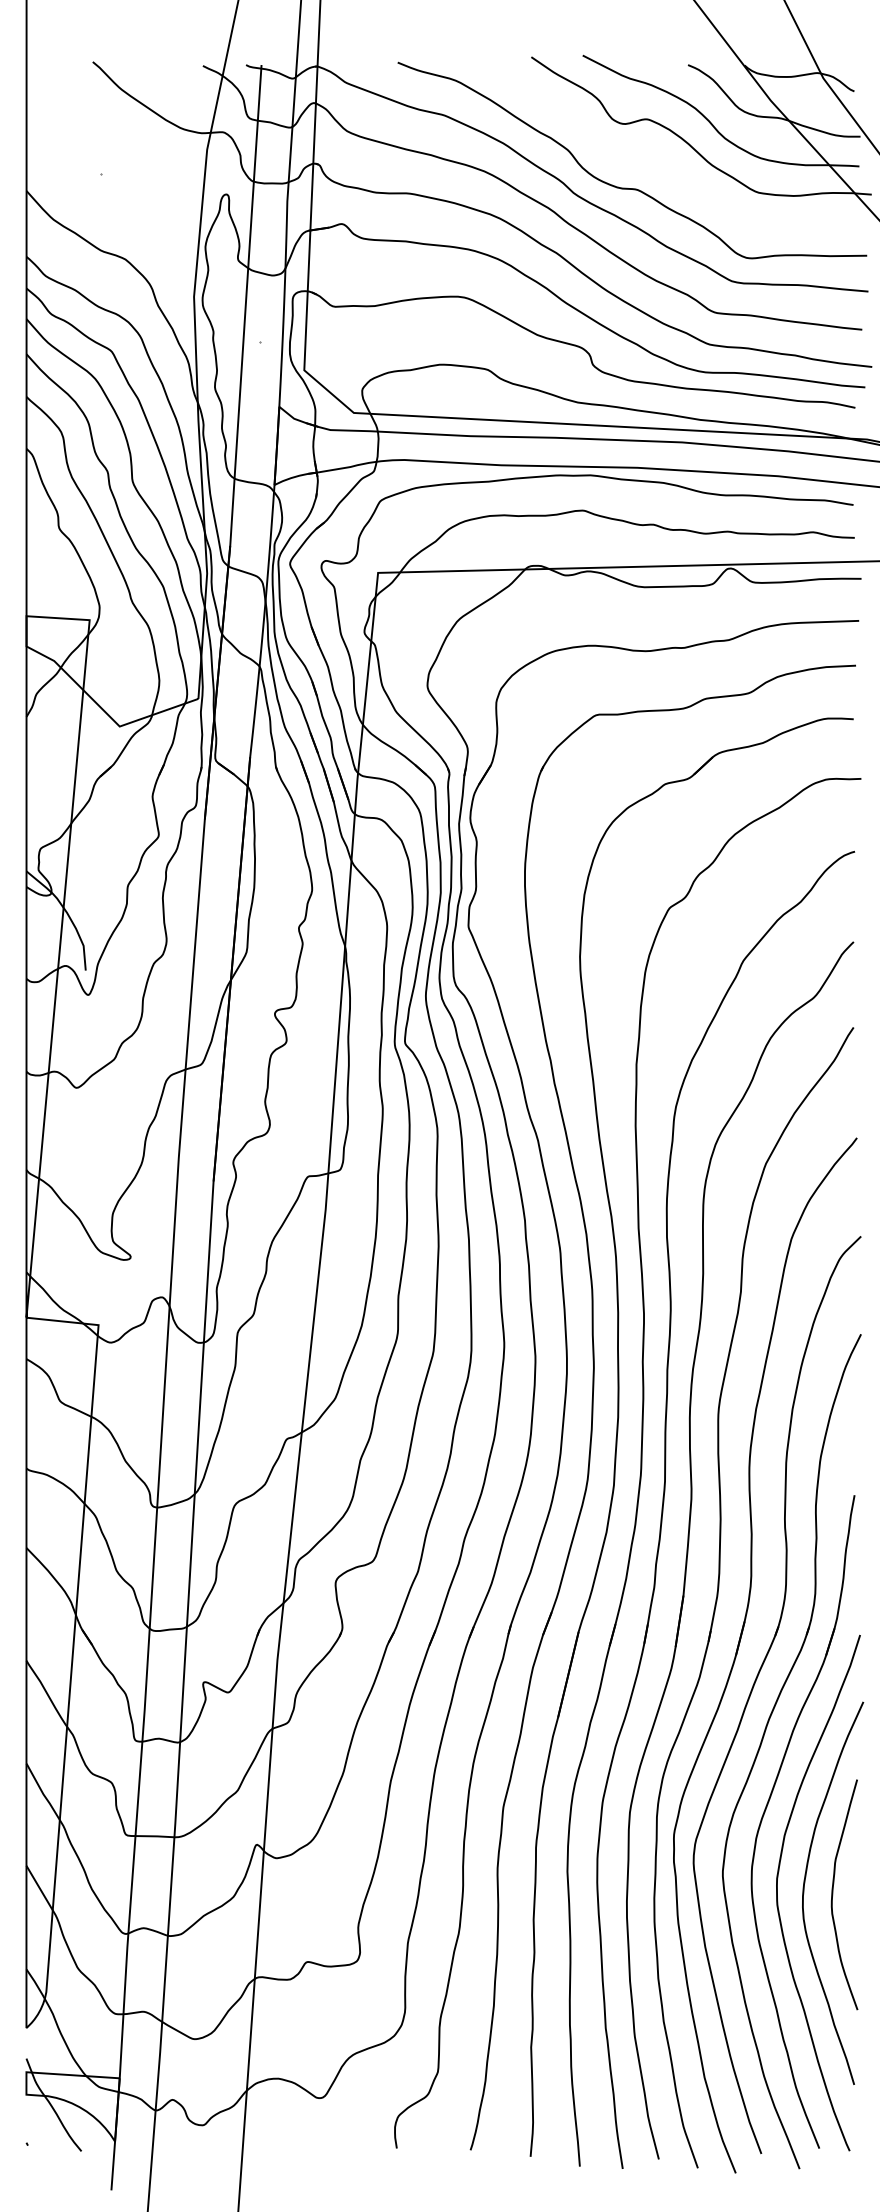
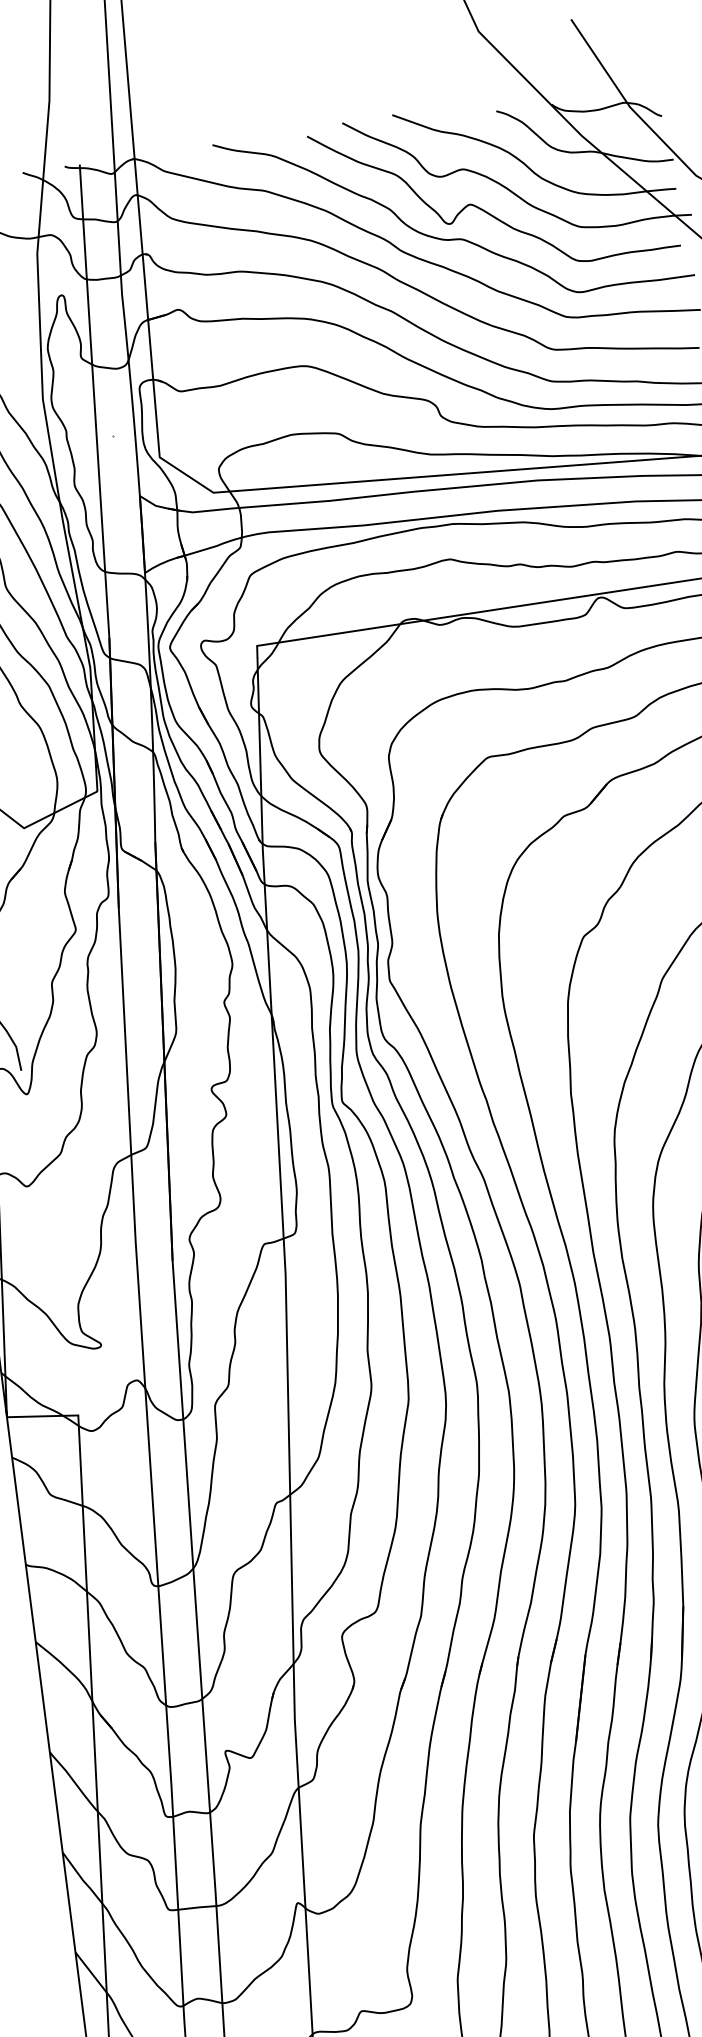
curve: (664, 163) -> (485, 210), added

